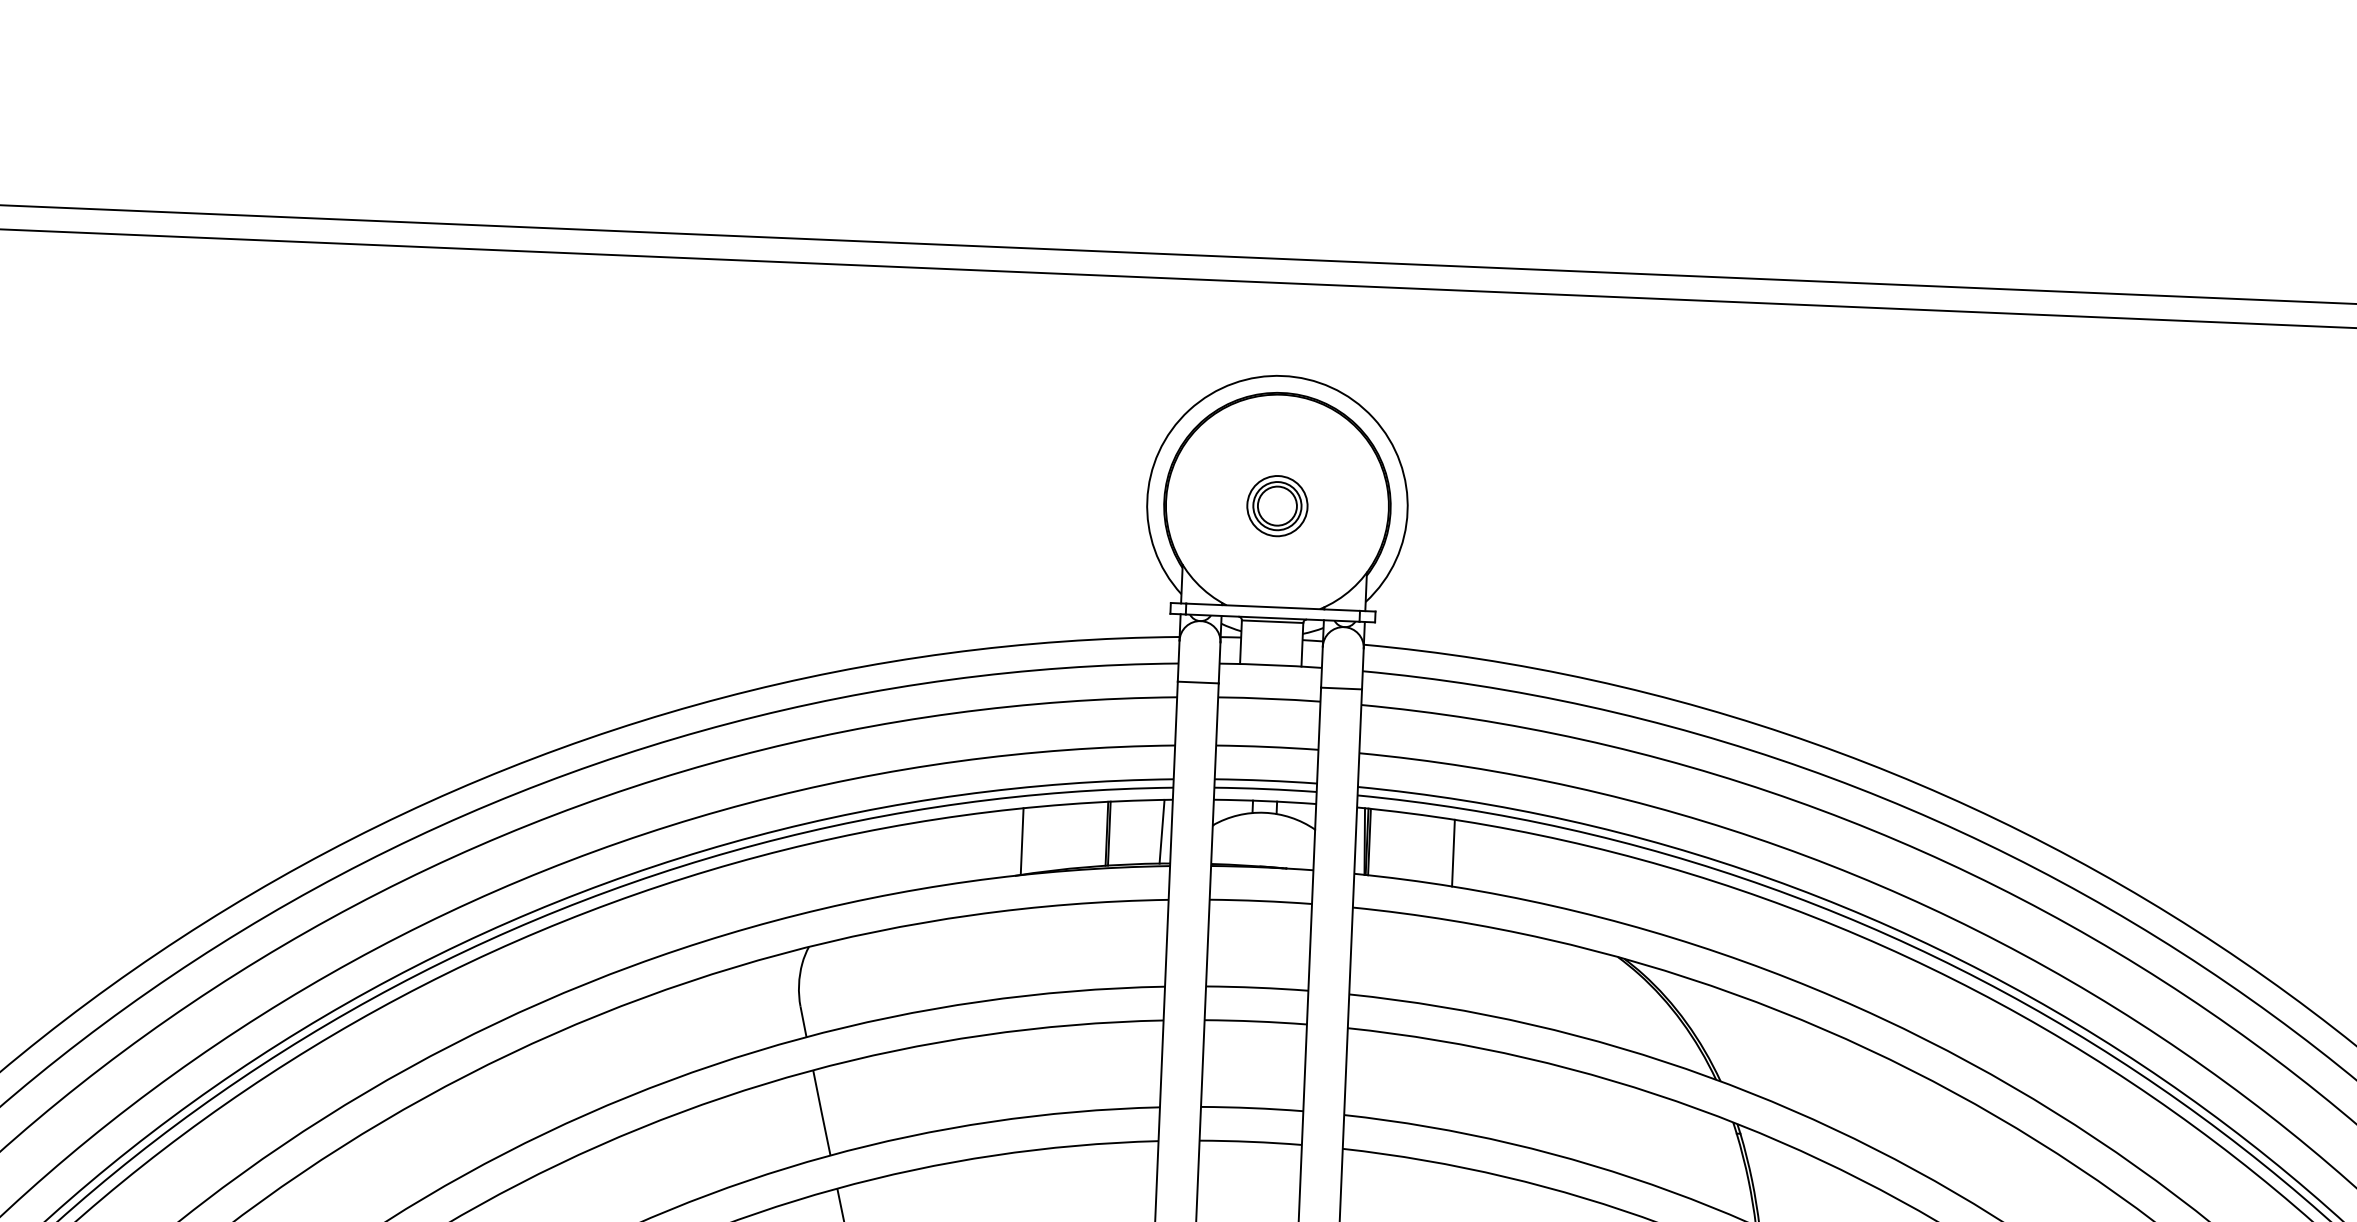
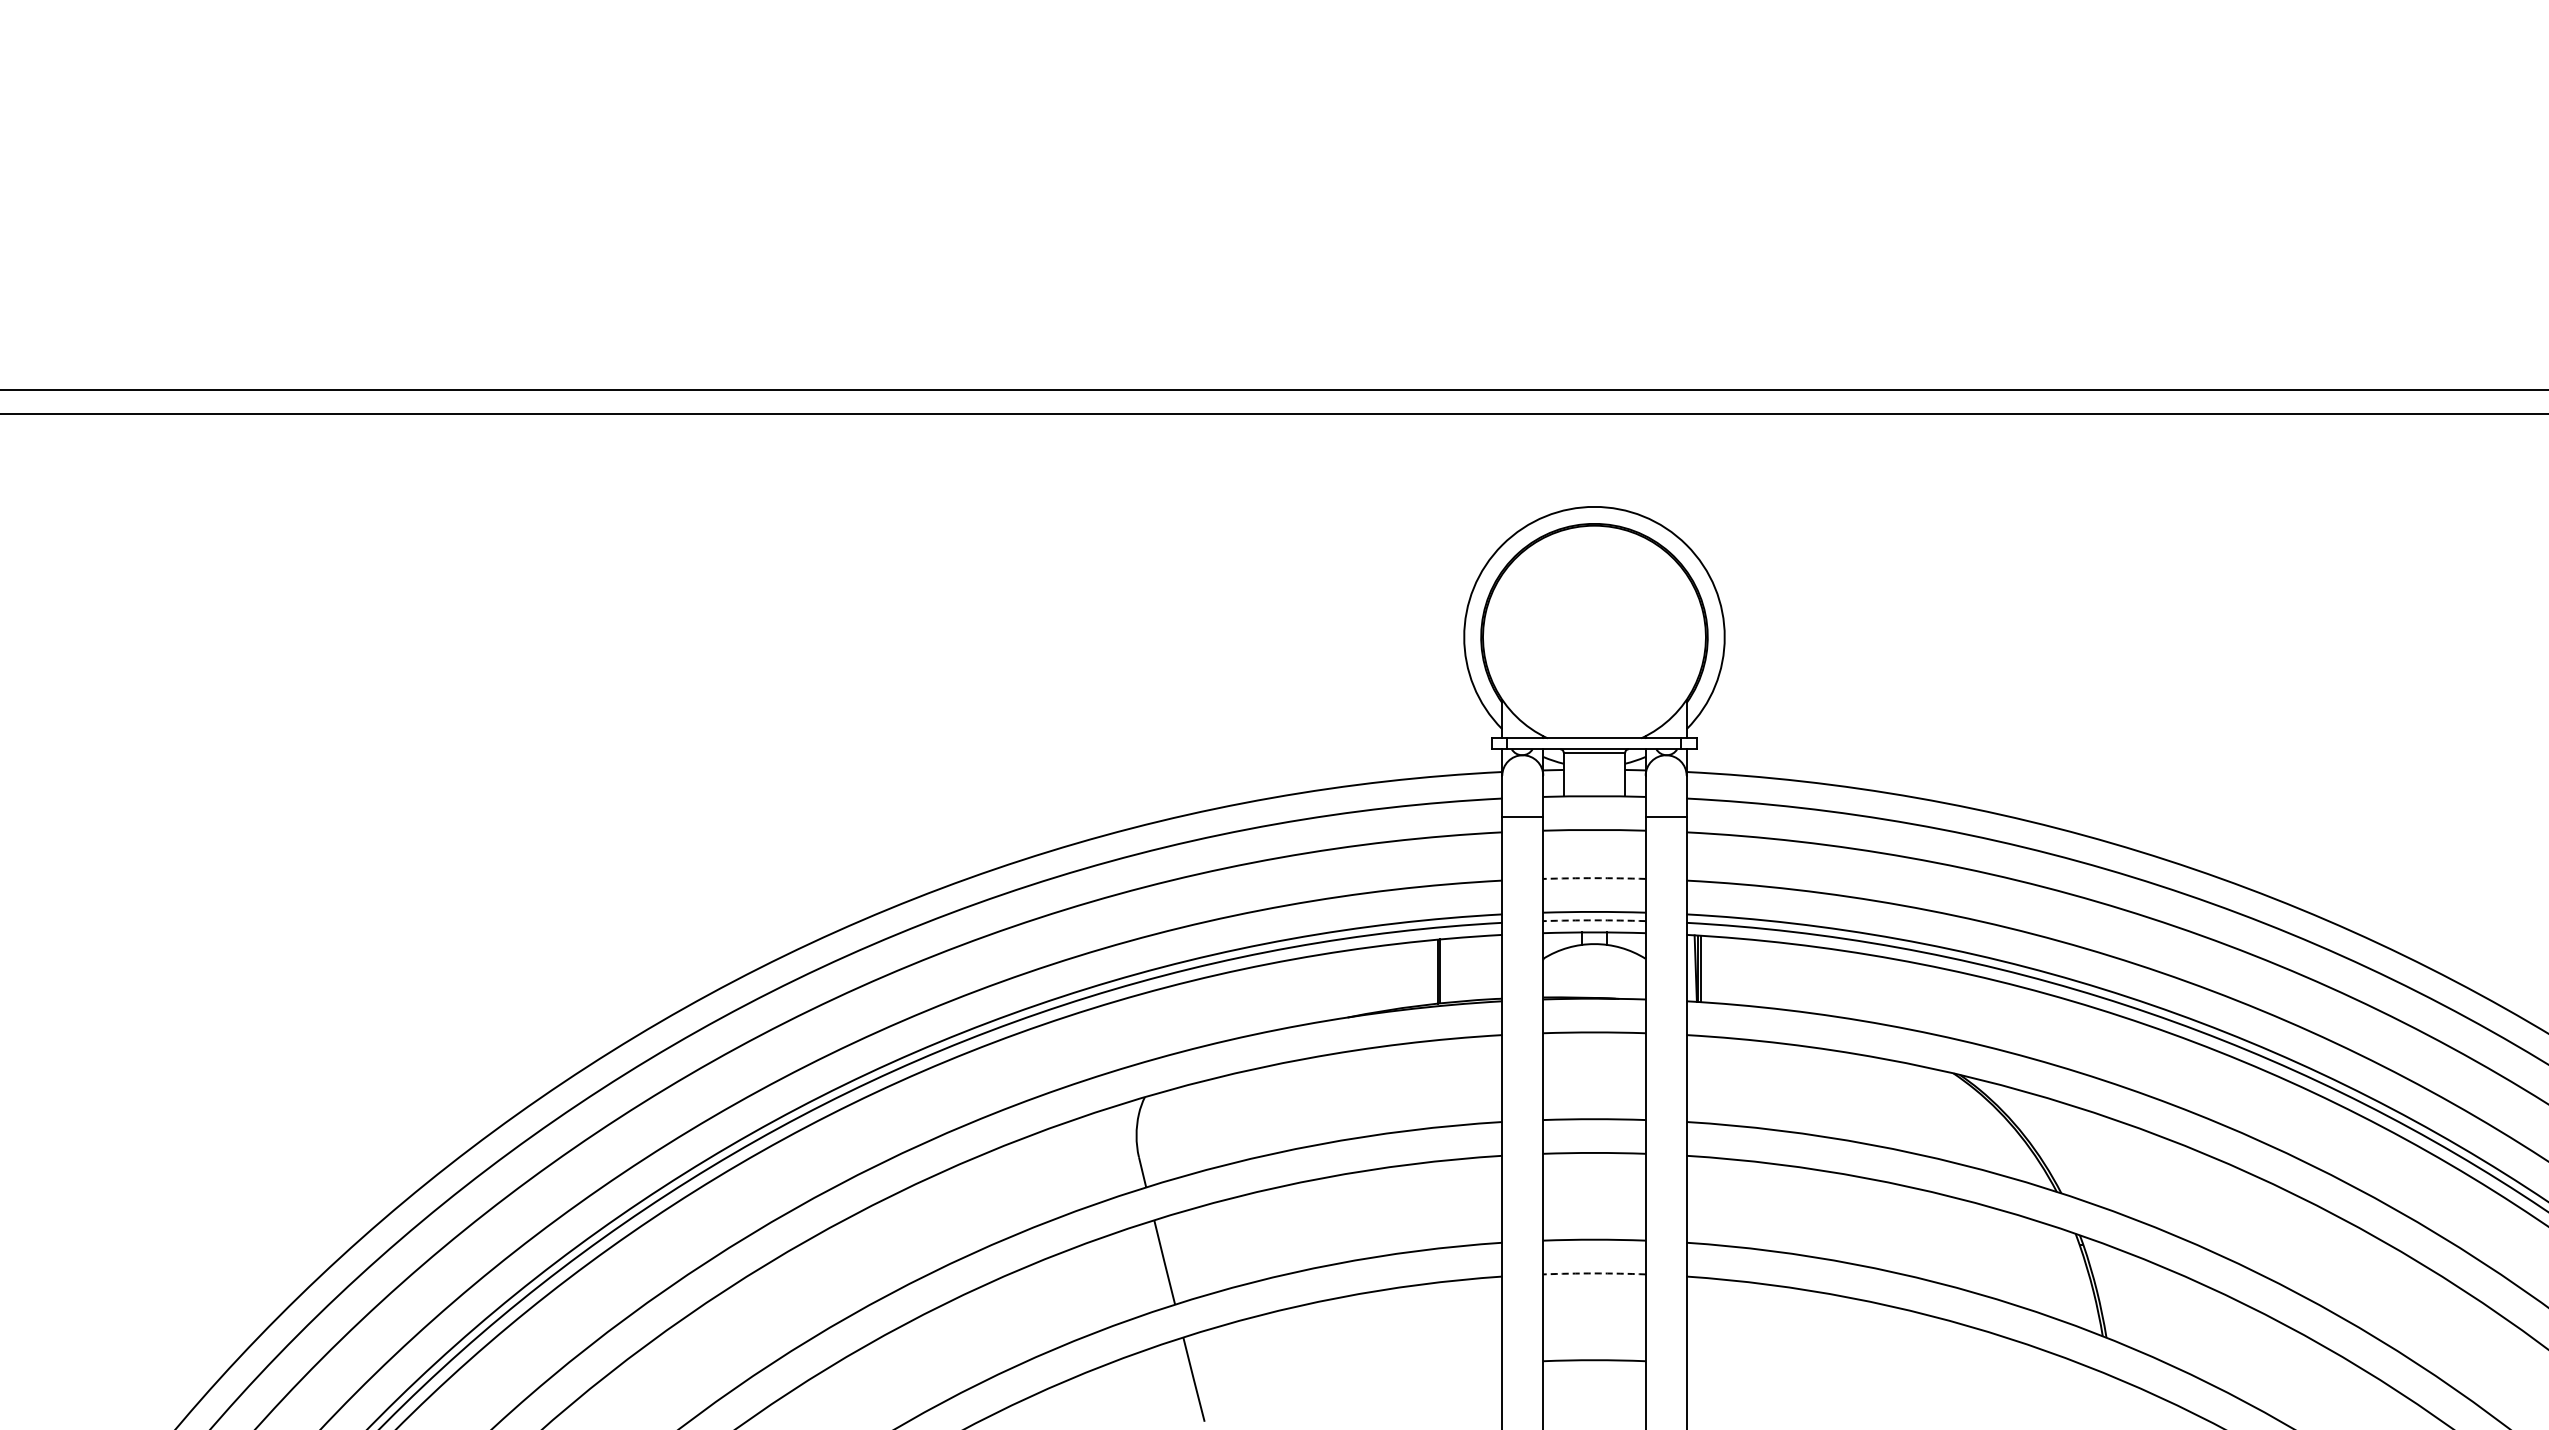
part: (1277, 506) -> (1594, 637), removed
arc: (1267, 747) -> (1594, 878), solid -> dashed
arc: (1265, 789) -> (1594, 920), solid -> dashed
line: (1161, 831) -> (1492, 967), removed
line: (1022, 841) -> (1353, 982), removed
line: (1453, 853) -> (1784, 976), removed
arc: (1250, 1141) -> (1594, 1273), solid -> dashed

